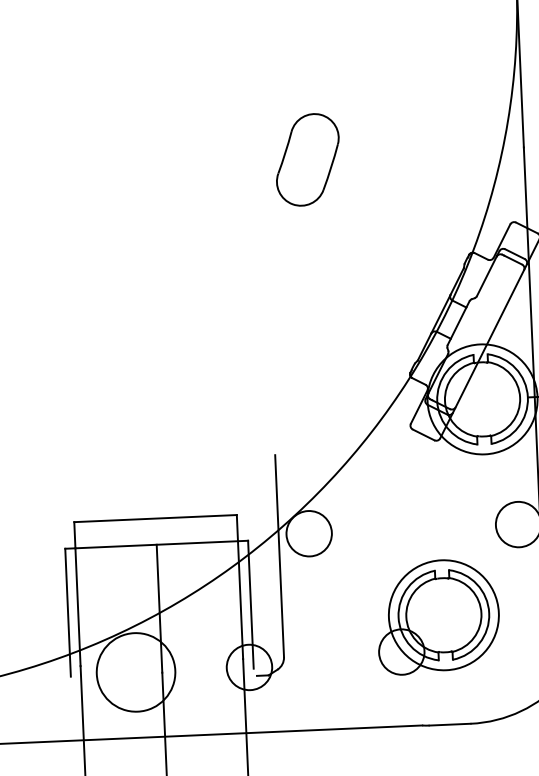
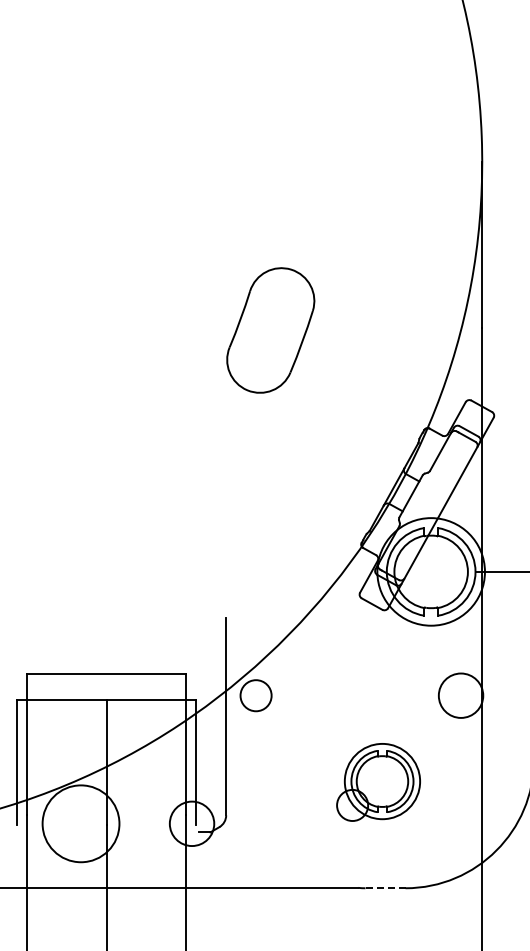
part: (307, 159) -> (270, 330), size x1.4
circle: (308, 533) -> (255, 695), size x0.7
part: (438, 616) -> (378, 782), size x0.7
line: (450, 724) -> (385, 888), solid -> dashed

